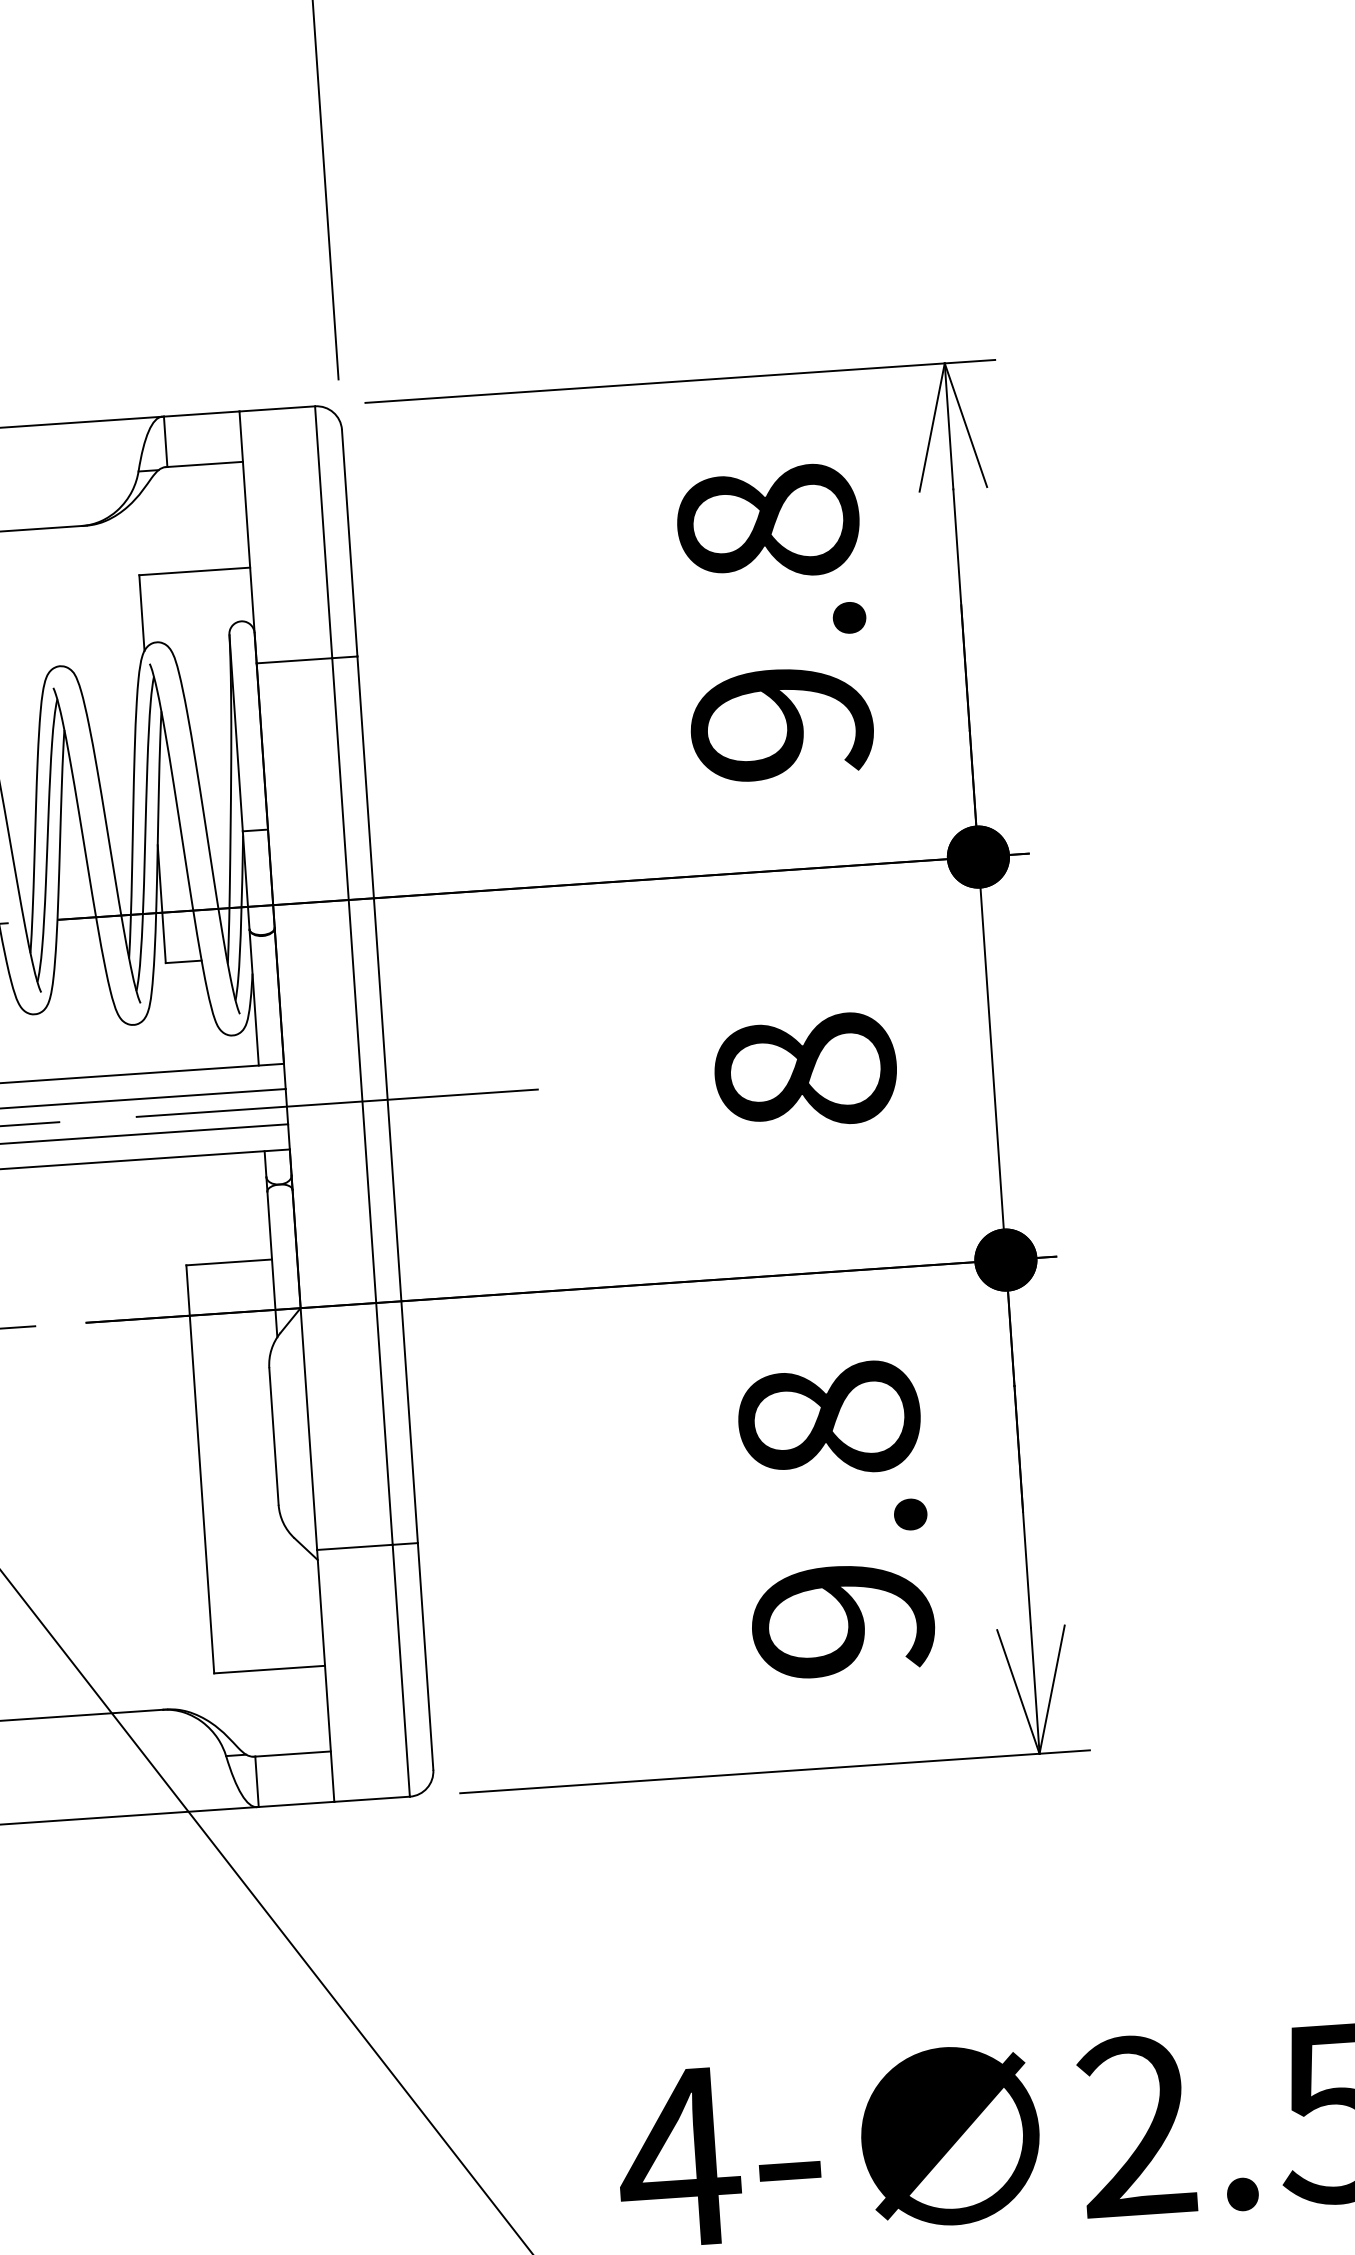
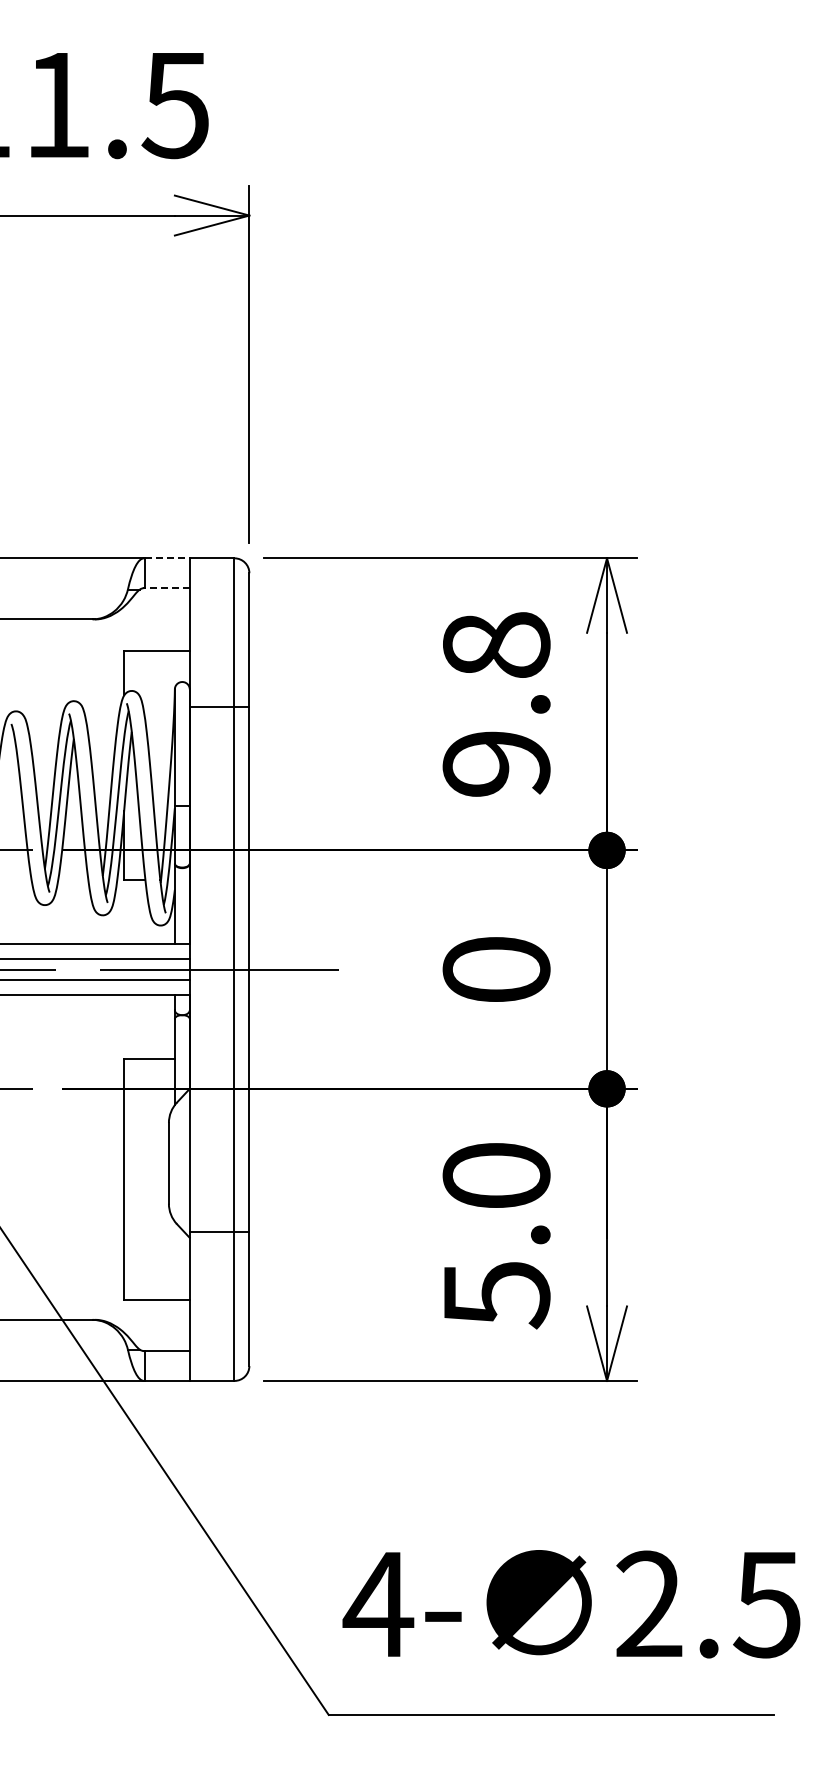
line: (201, 414) -> (167, 558), solid -> dashed
line: (203, 465) -> (166, 588), solid -> dashed
text: (805, 1071) -> (496, 969), 8 -> 0
text: (835, 1520) -> (496, 1235), 9.8 -> 5.0

